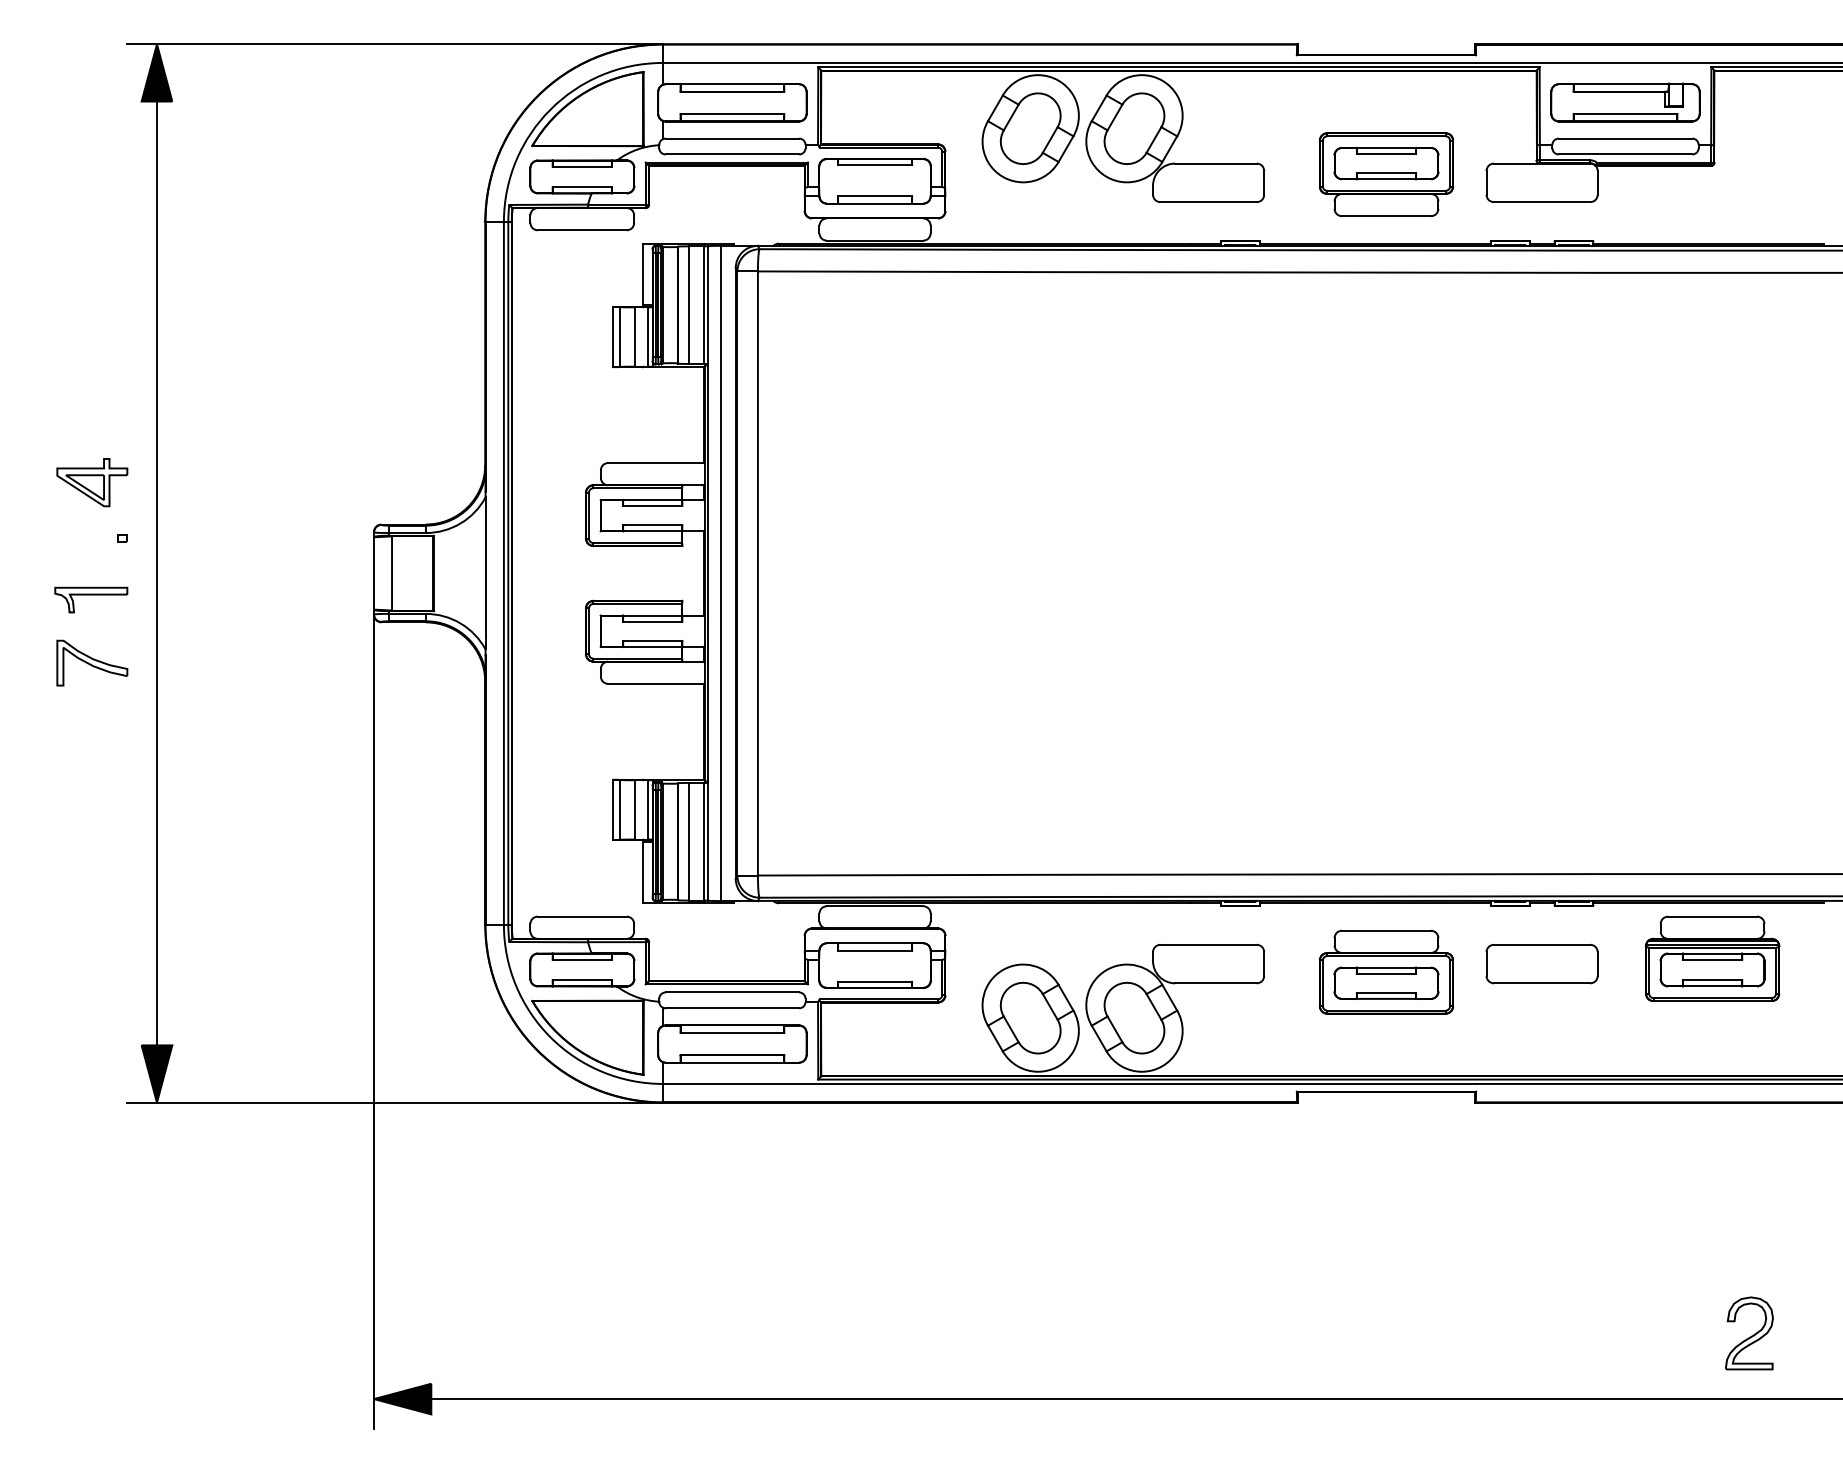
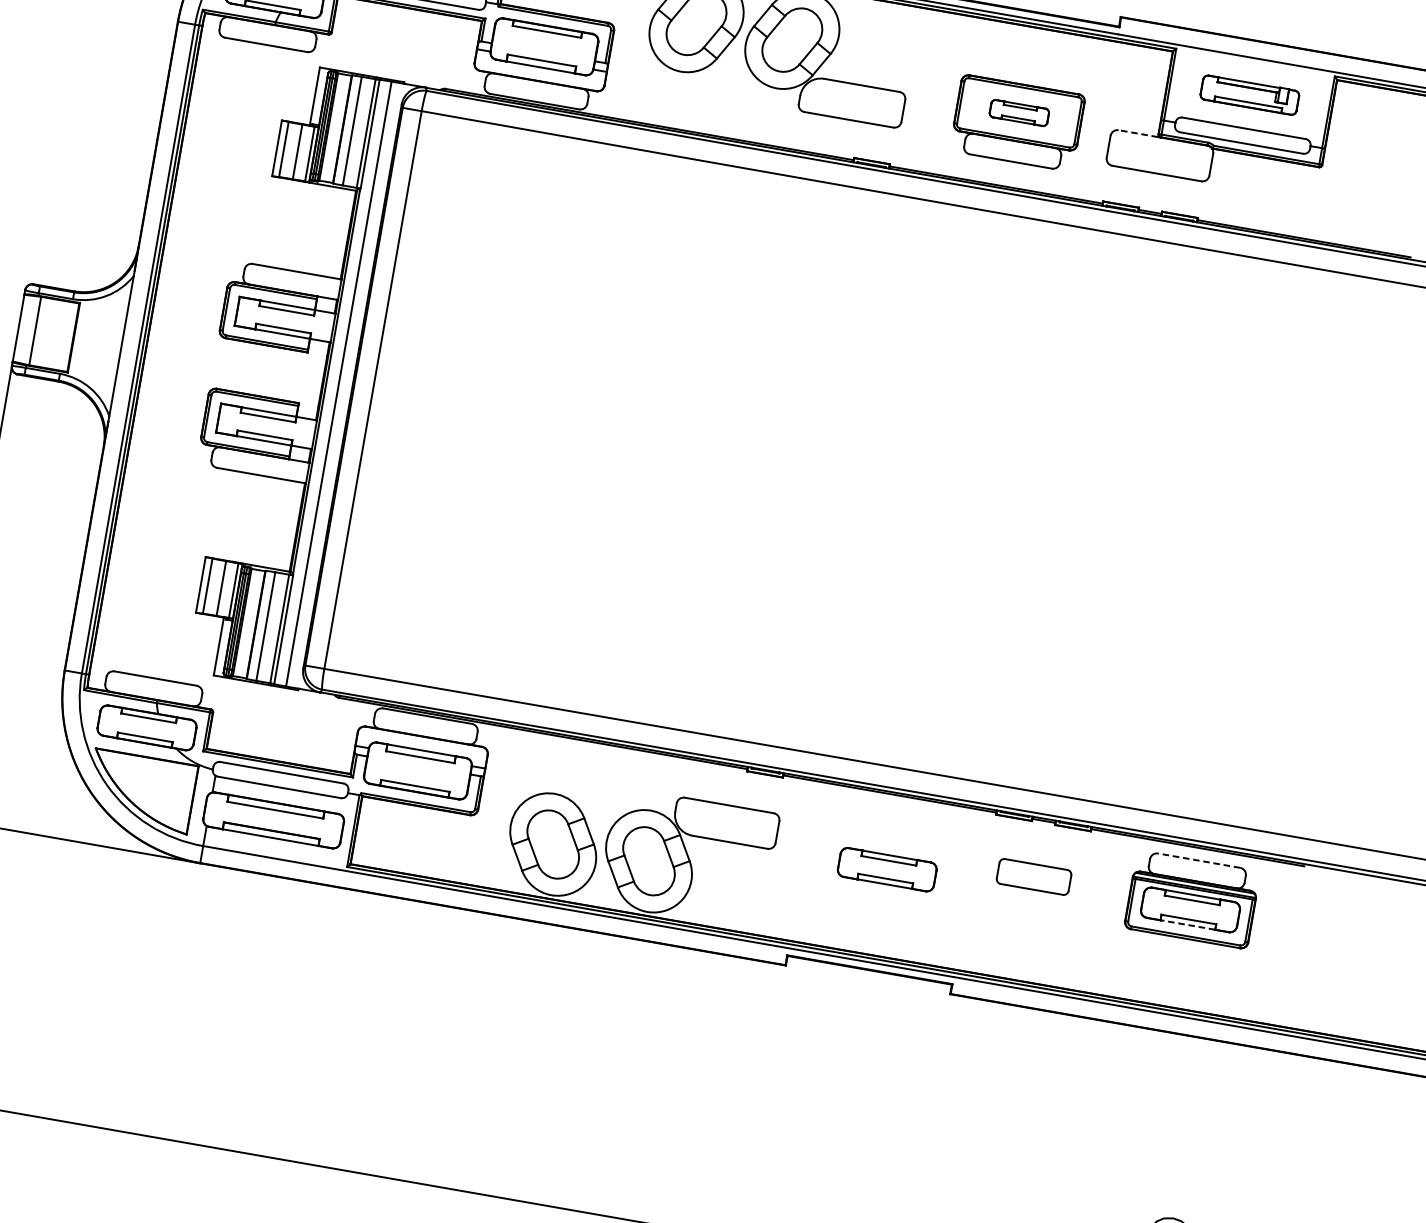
part: (1625, 102) -> (1249, 95), size x0.7
part: (1386, 163) -> (1019, 112), size x0.6
line: (1514, 163) -> (1137, 133), solid -> dashed
line: (1712, 916) -> (1199, 860), solid -> dashed
part: (1541, 963) -> (1033, 876), size x0.7
part: (1386, 971) -> (889, 858), removed
line: (1712, 986) -> (1187, 925), solid -> dashed

